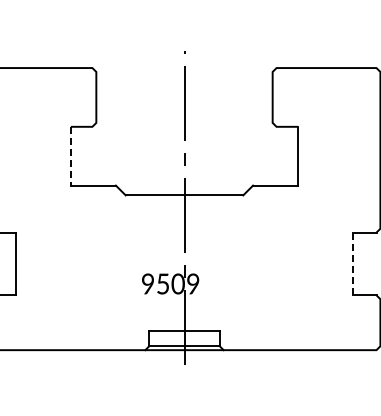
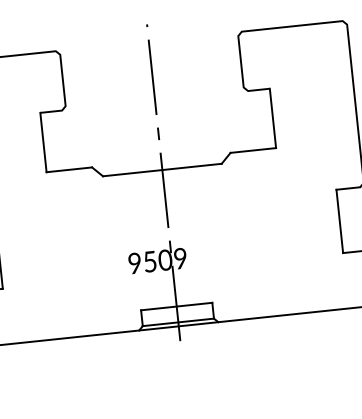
line: (70, 156) -> (43, 142), dashed -> solid
line: (352, 263) -> (339, 220), dashed -> solid

